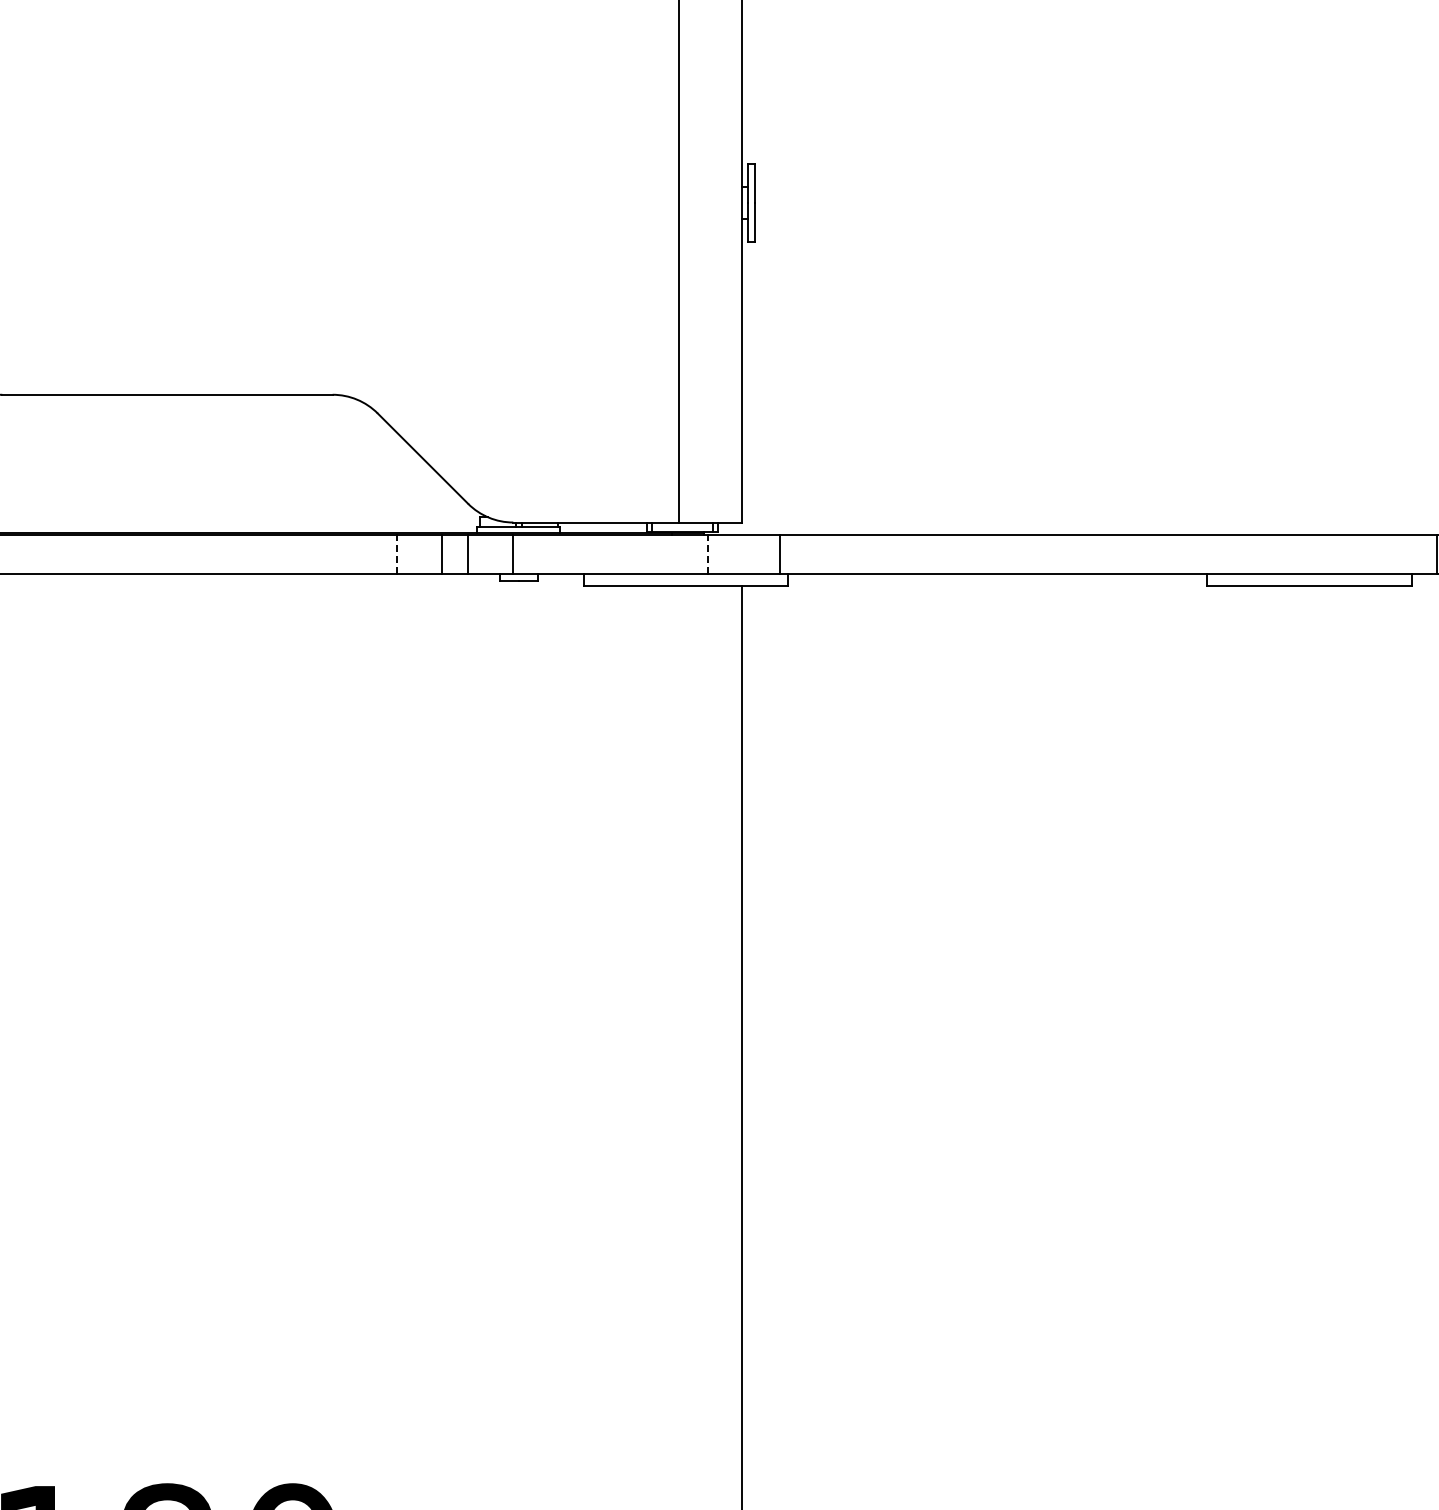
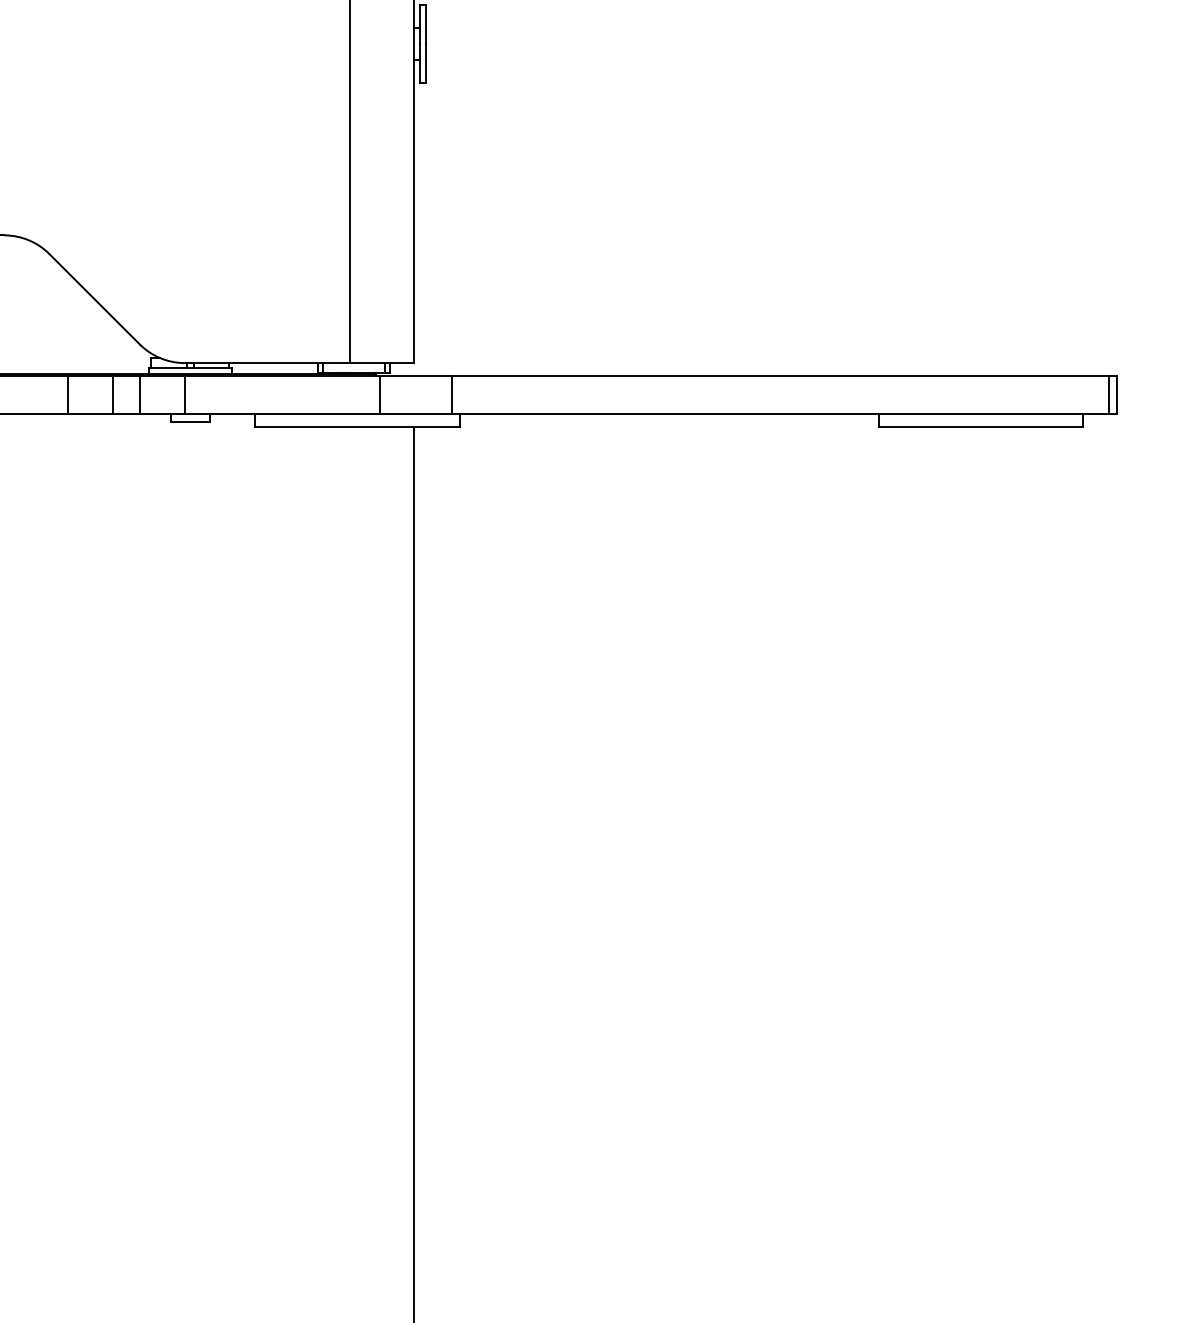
line: (396, 553) -> (68, 394), dashed -> solid
line: (708, 553) -> (380, 394), dashed -> solid

